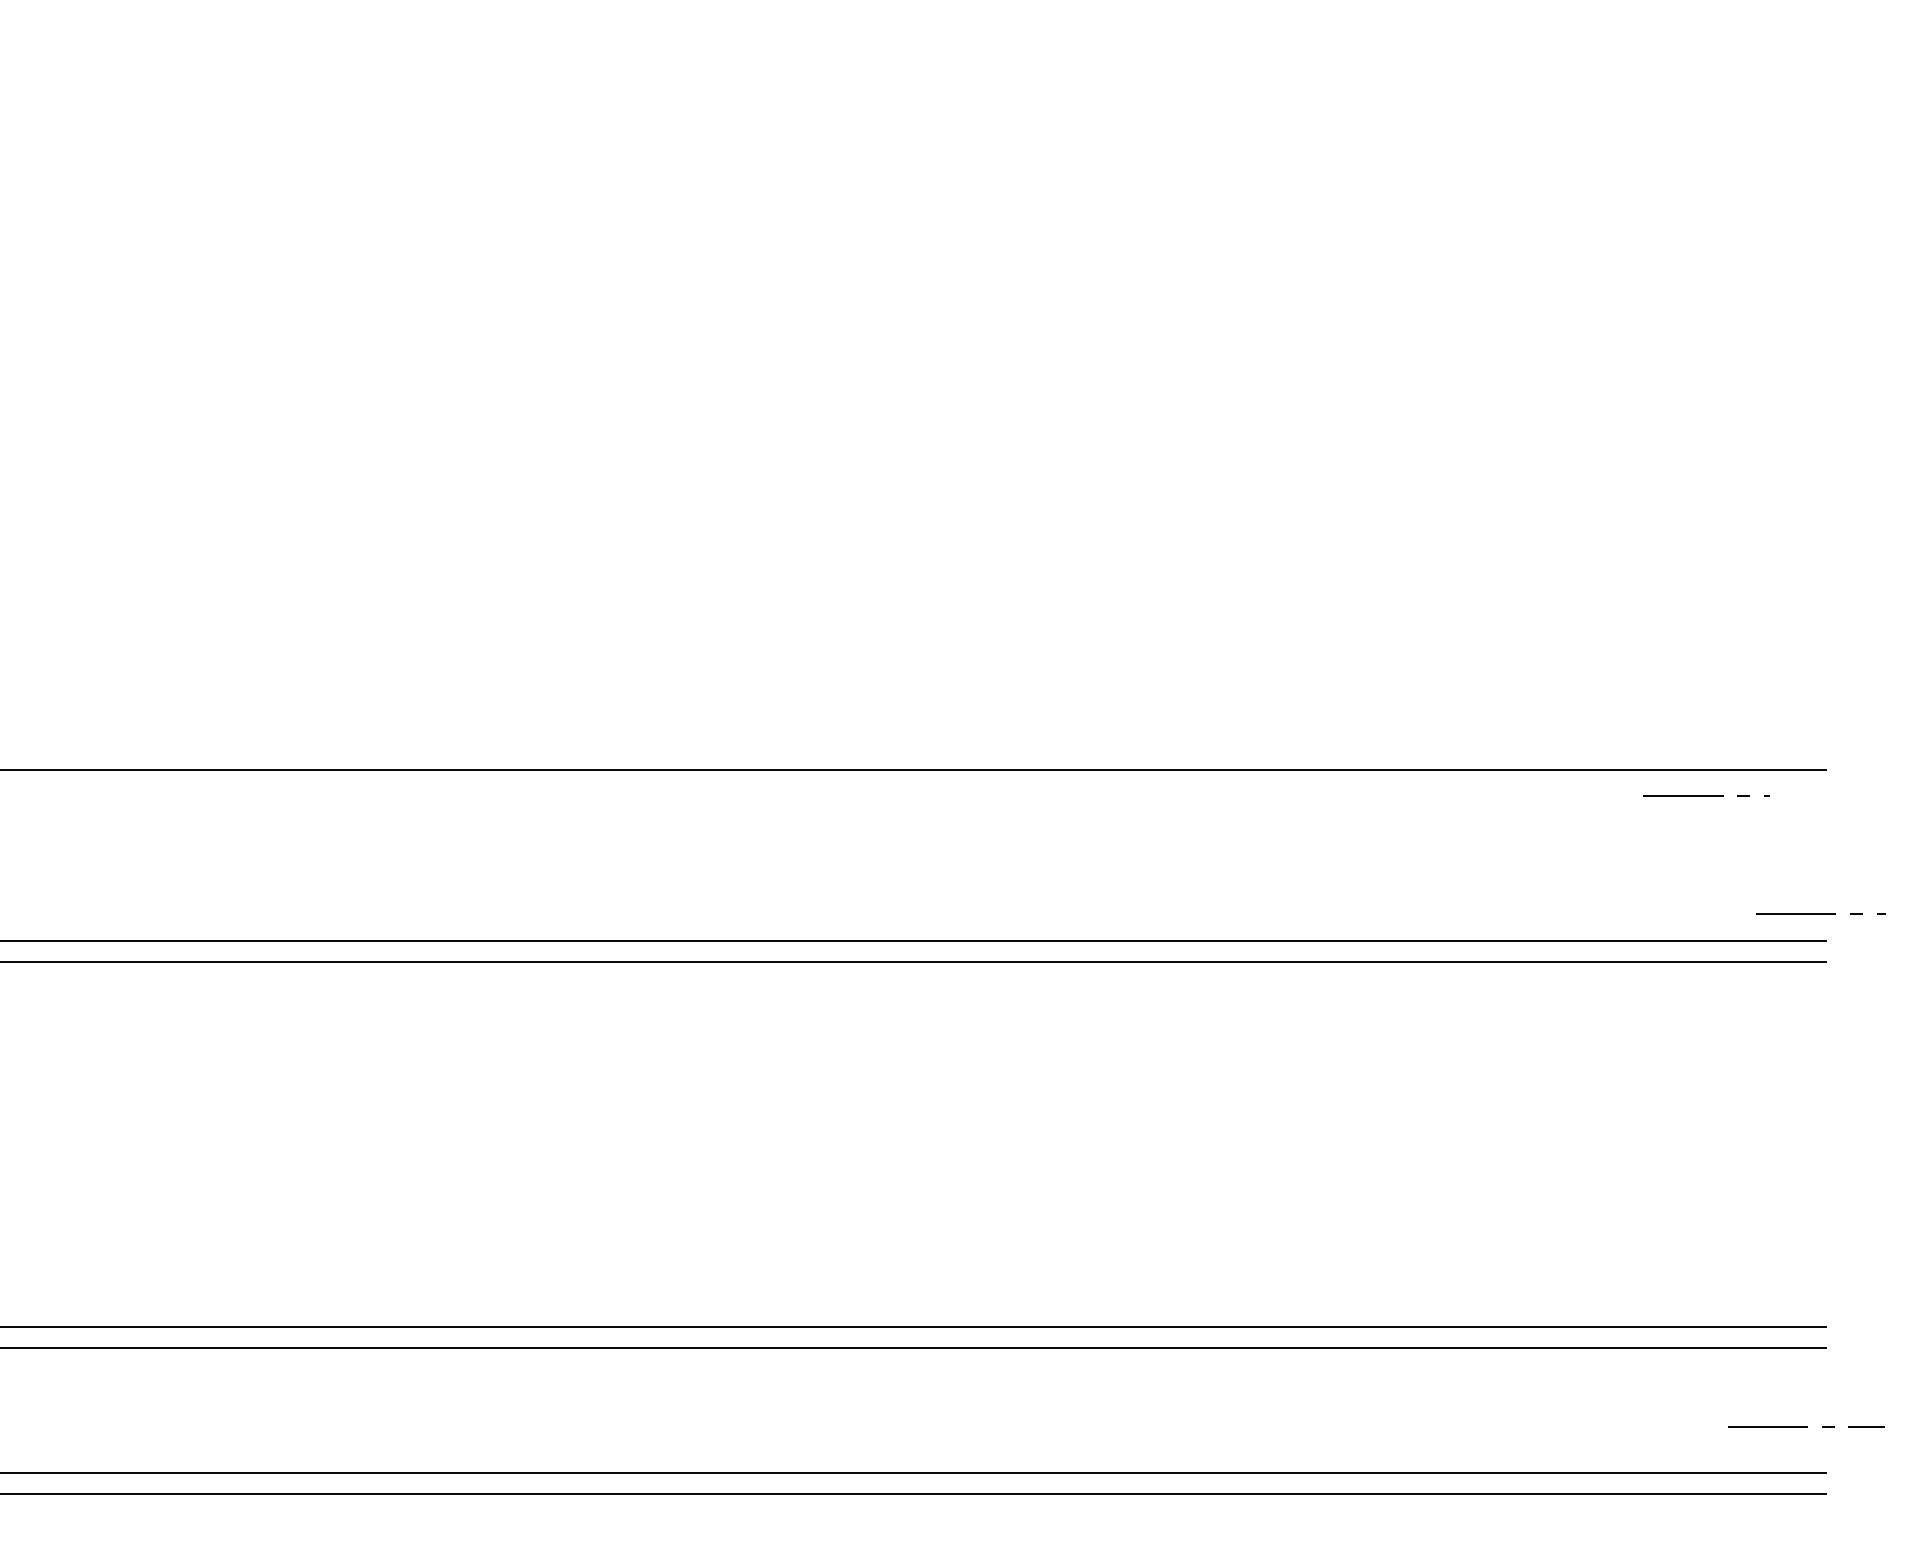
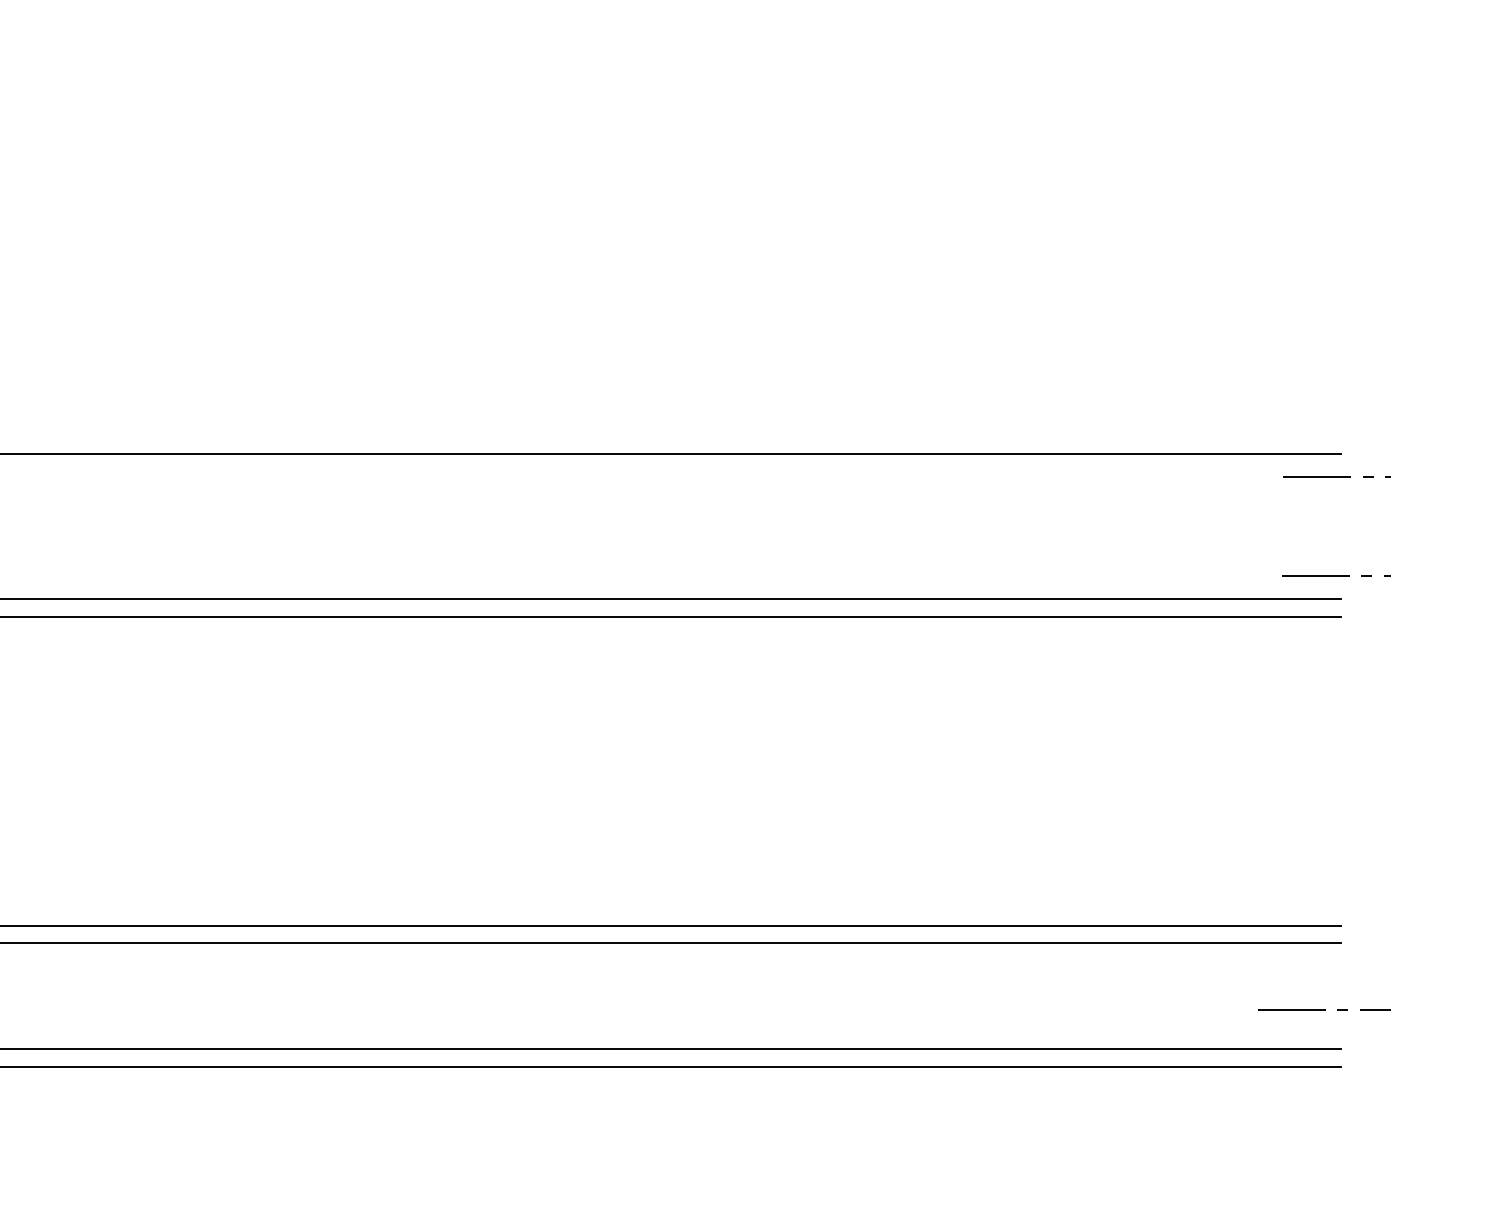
line: (1706, 795) -> (1337, 475), moved

